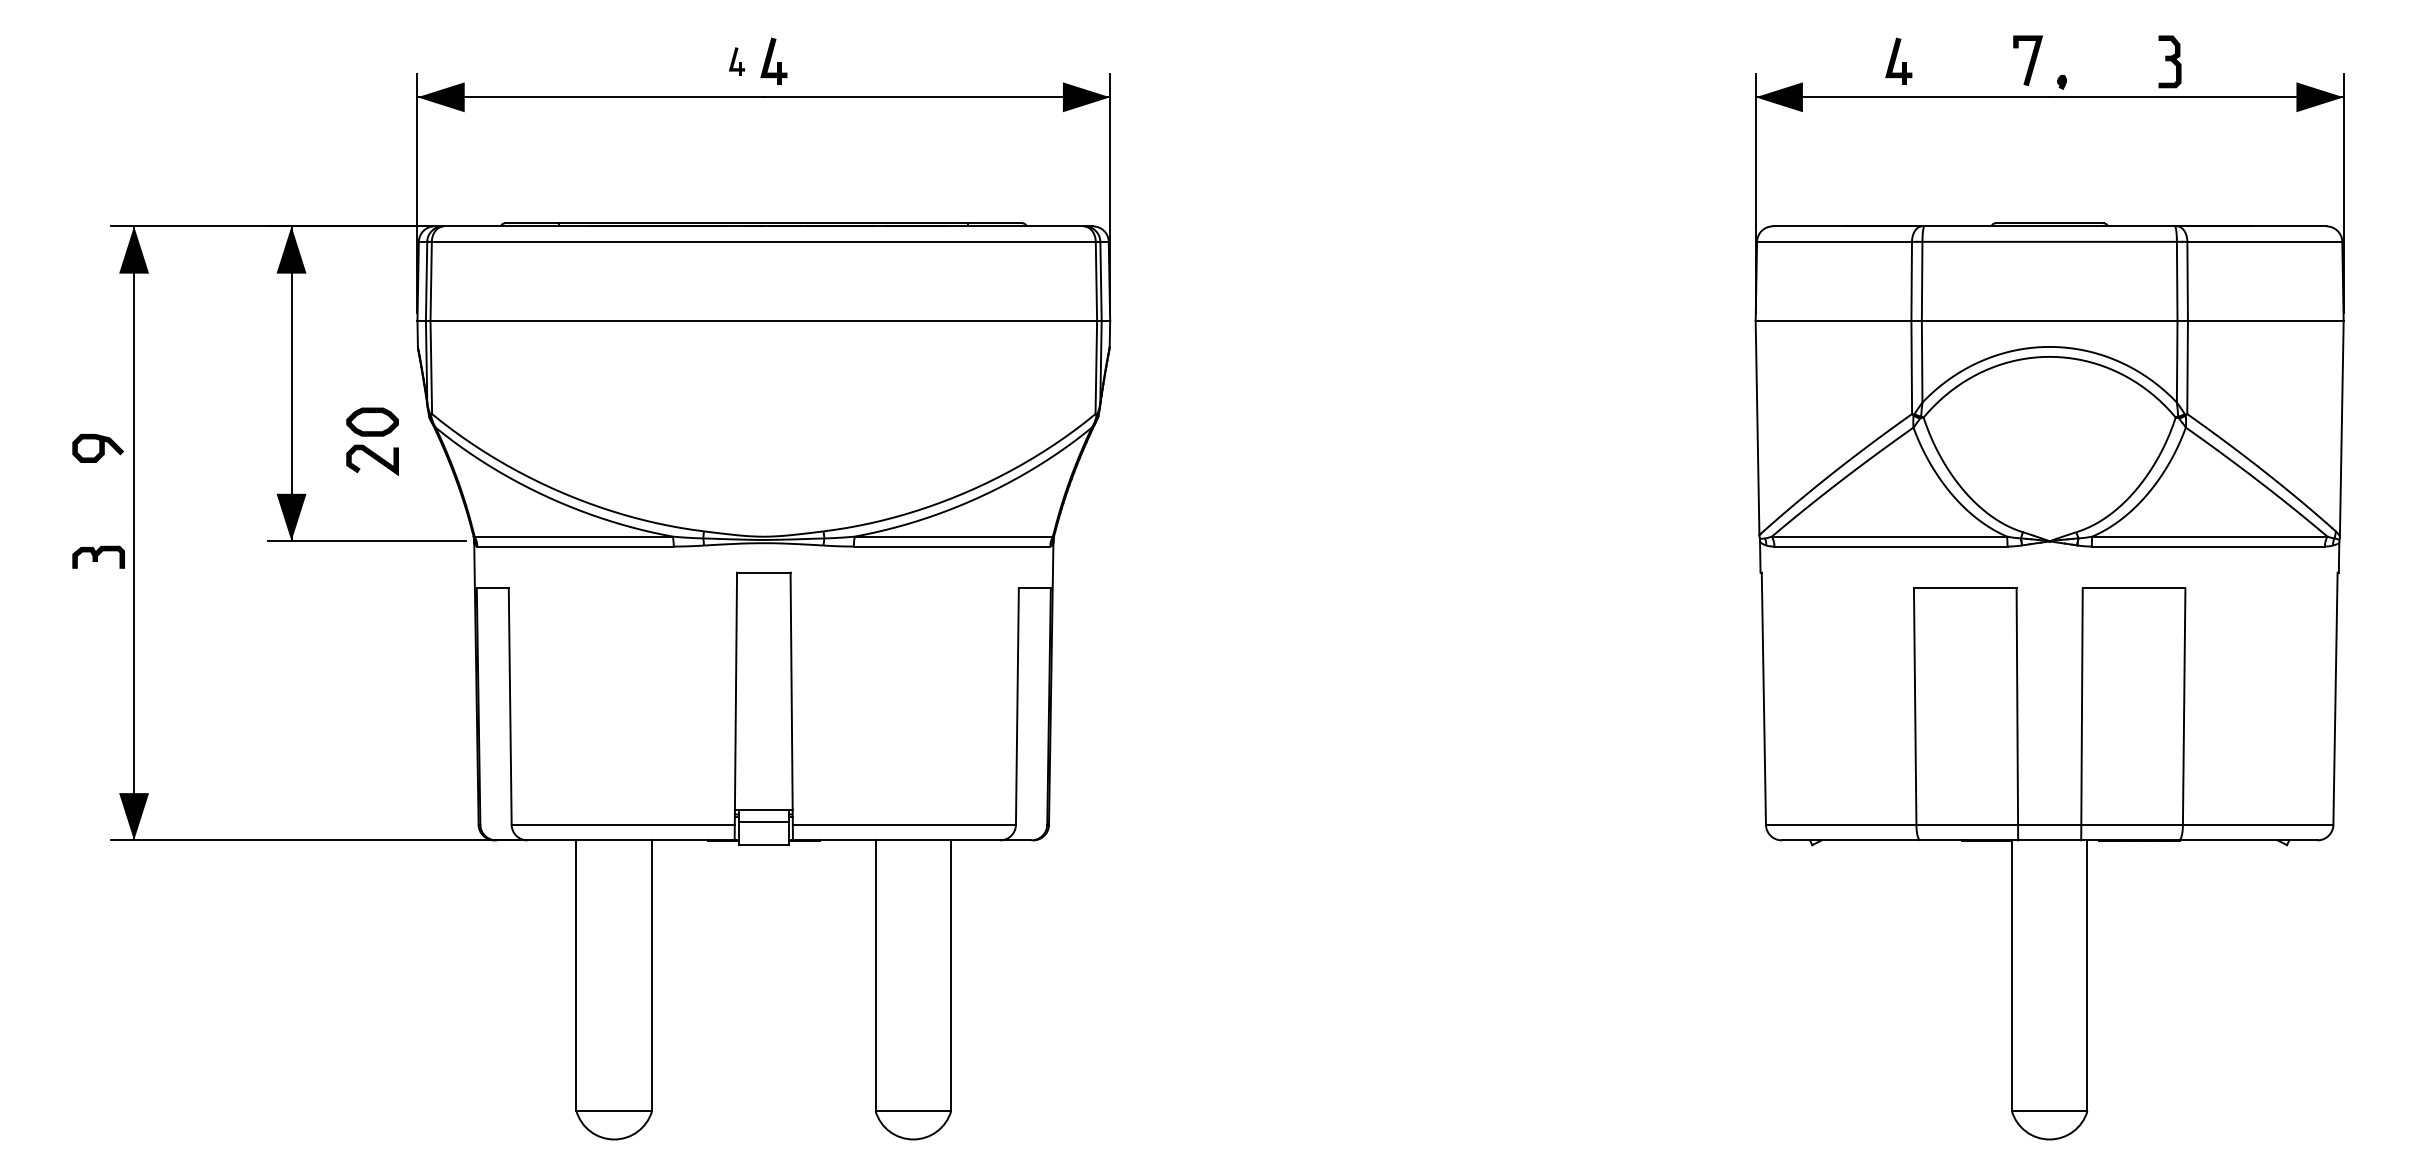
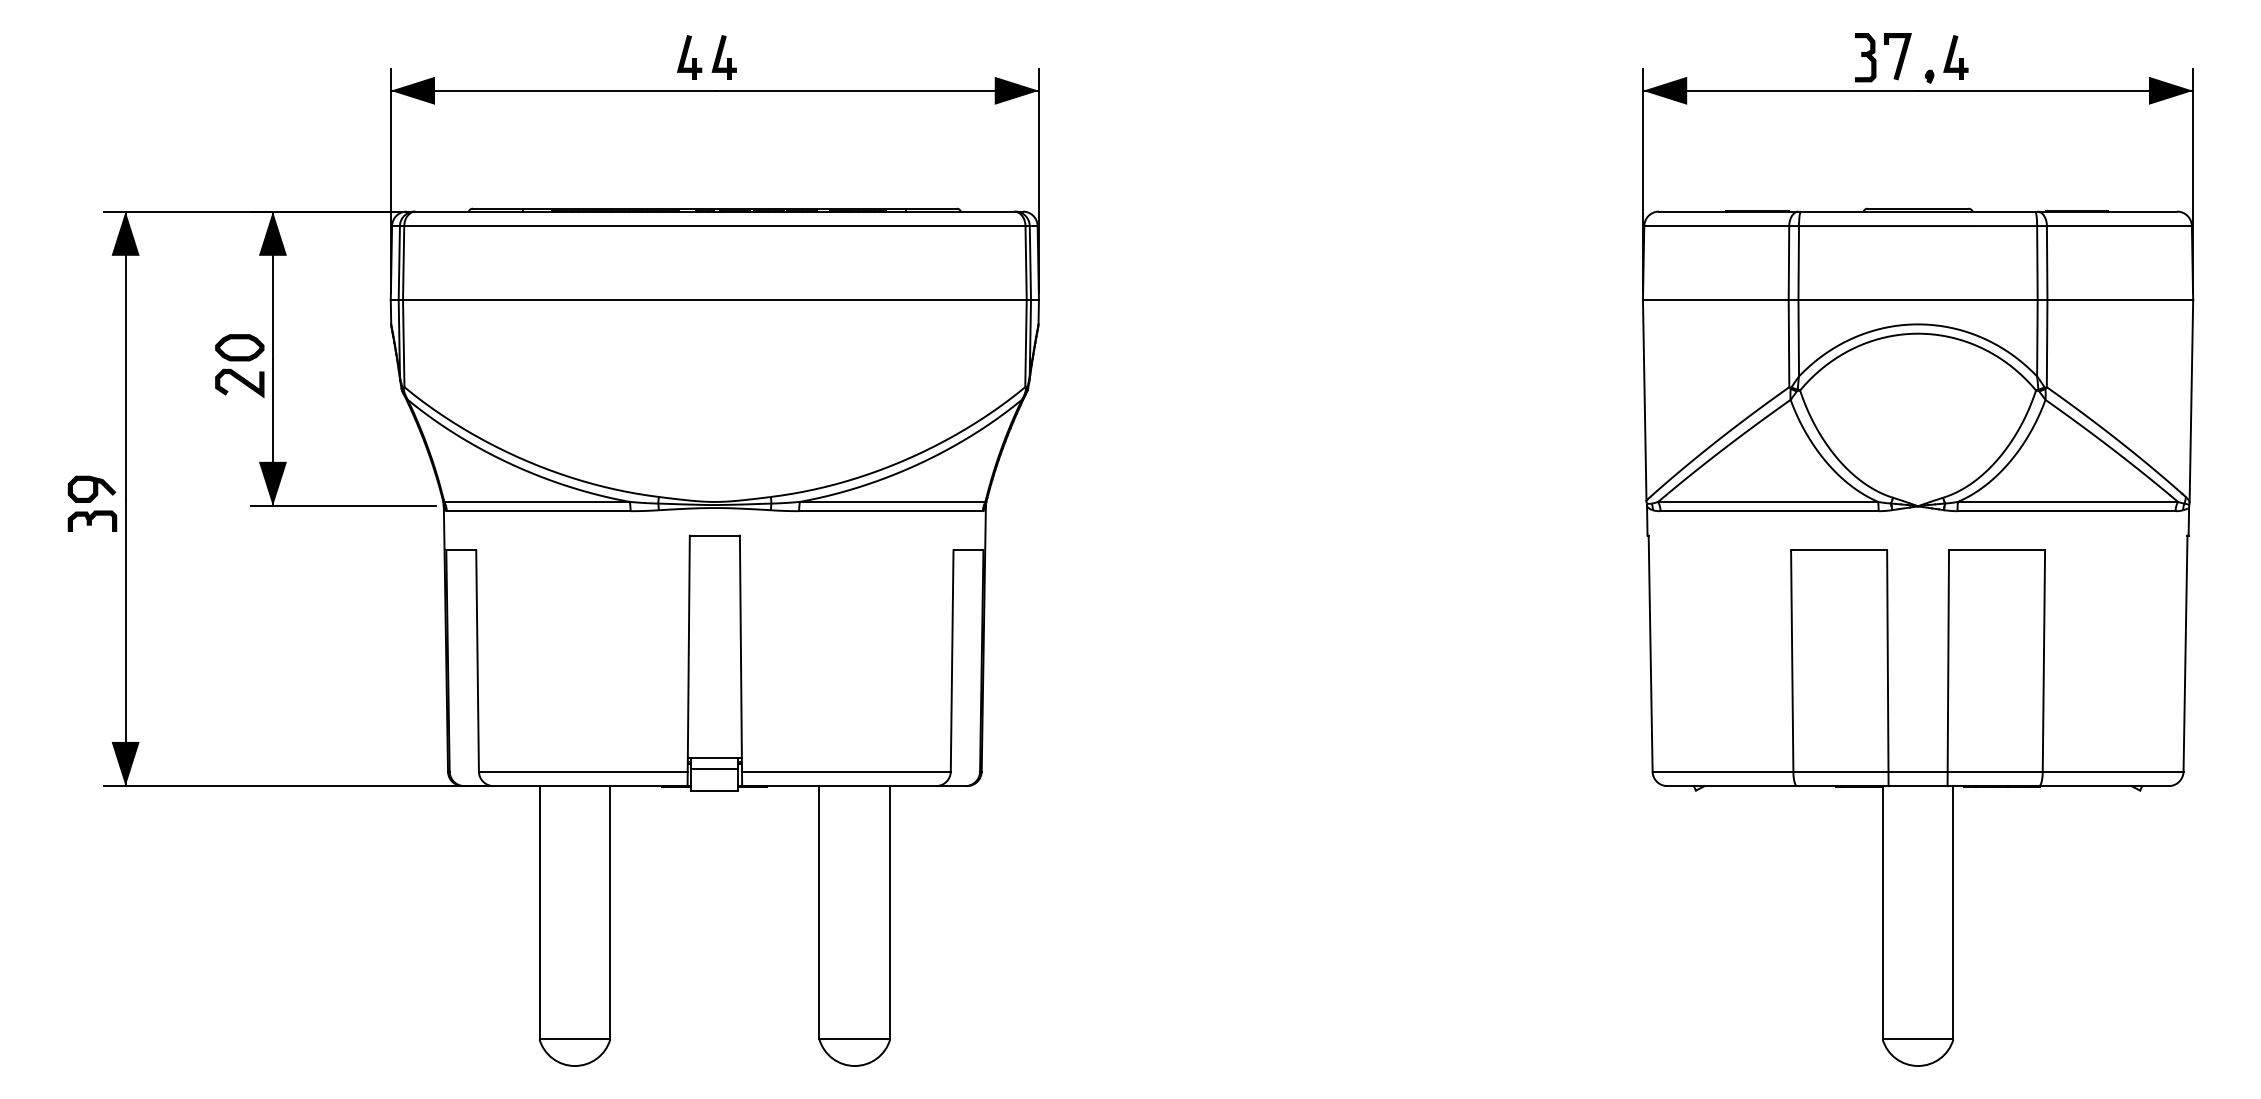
part: (736, 61) -> (689, 57), size x1.67
part: (1898, 61) -> (1955, 57), moved
part: (2169, 61) -> (1865, 57), moved
part: (372, 442) -> (239, 366), moved
curve: (99, 447) -> (93, 488), moved

